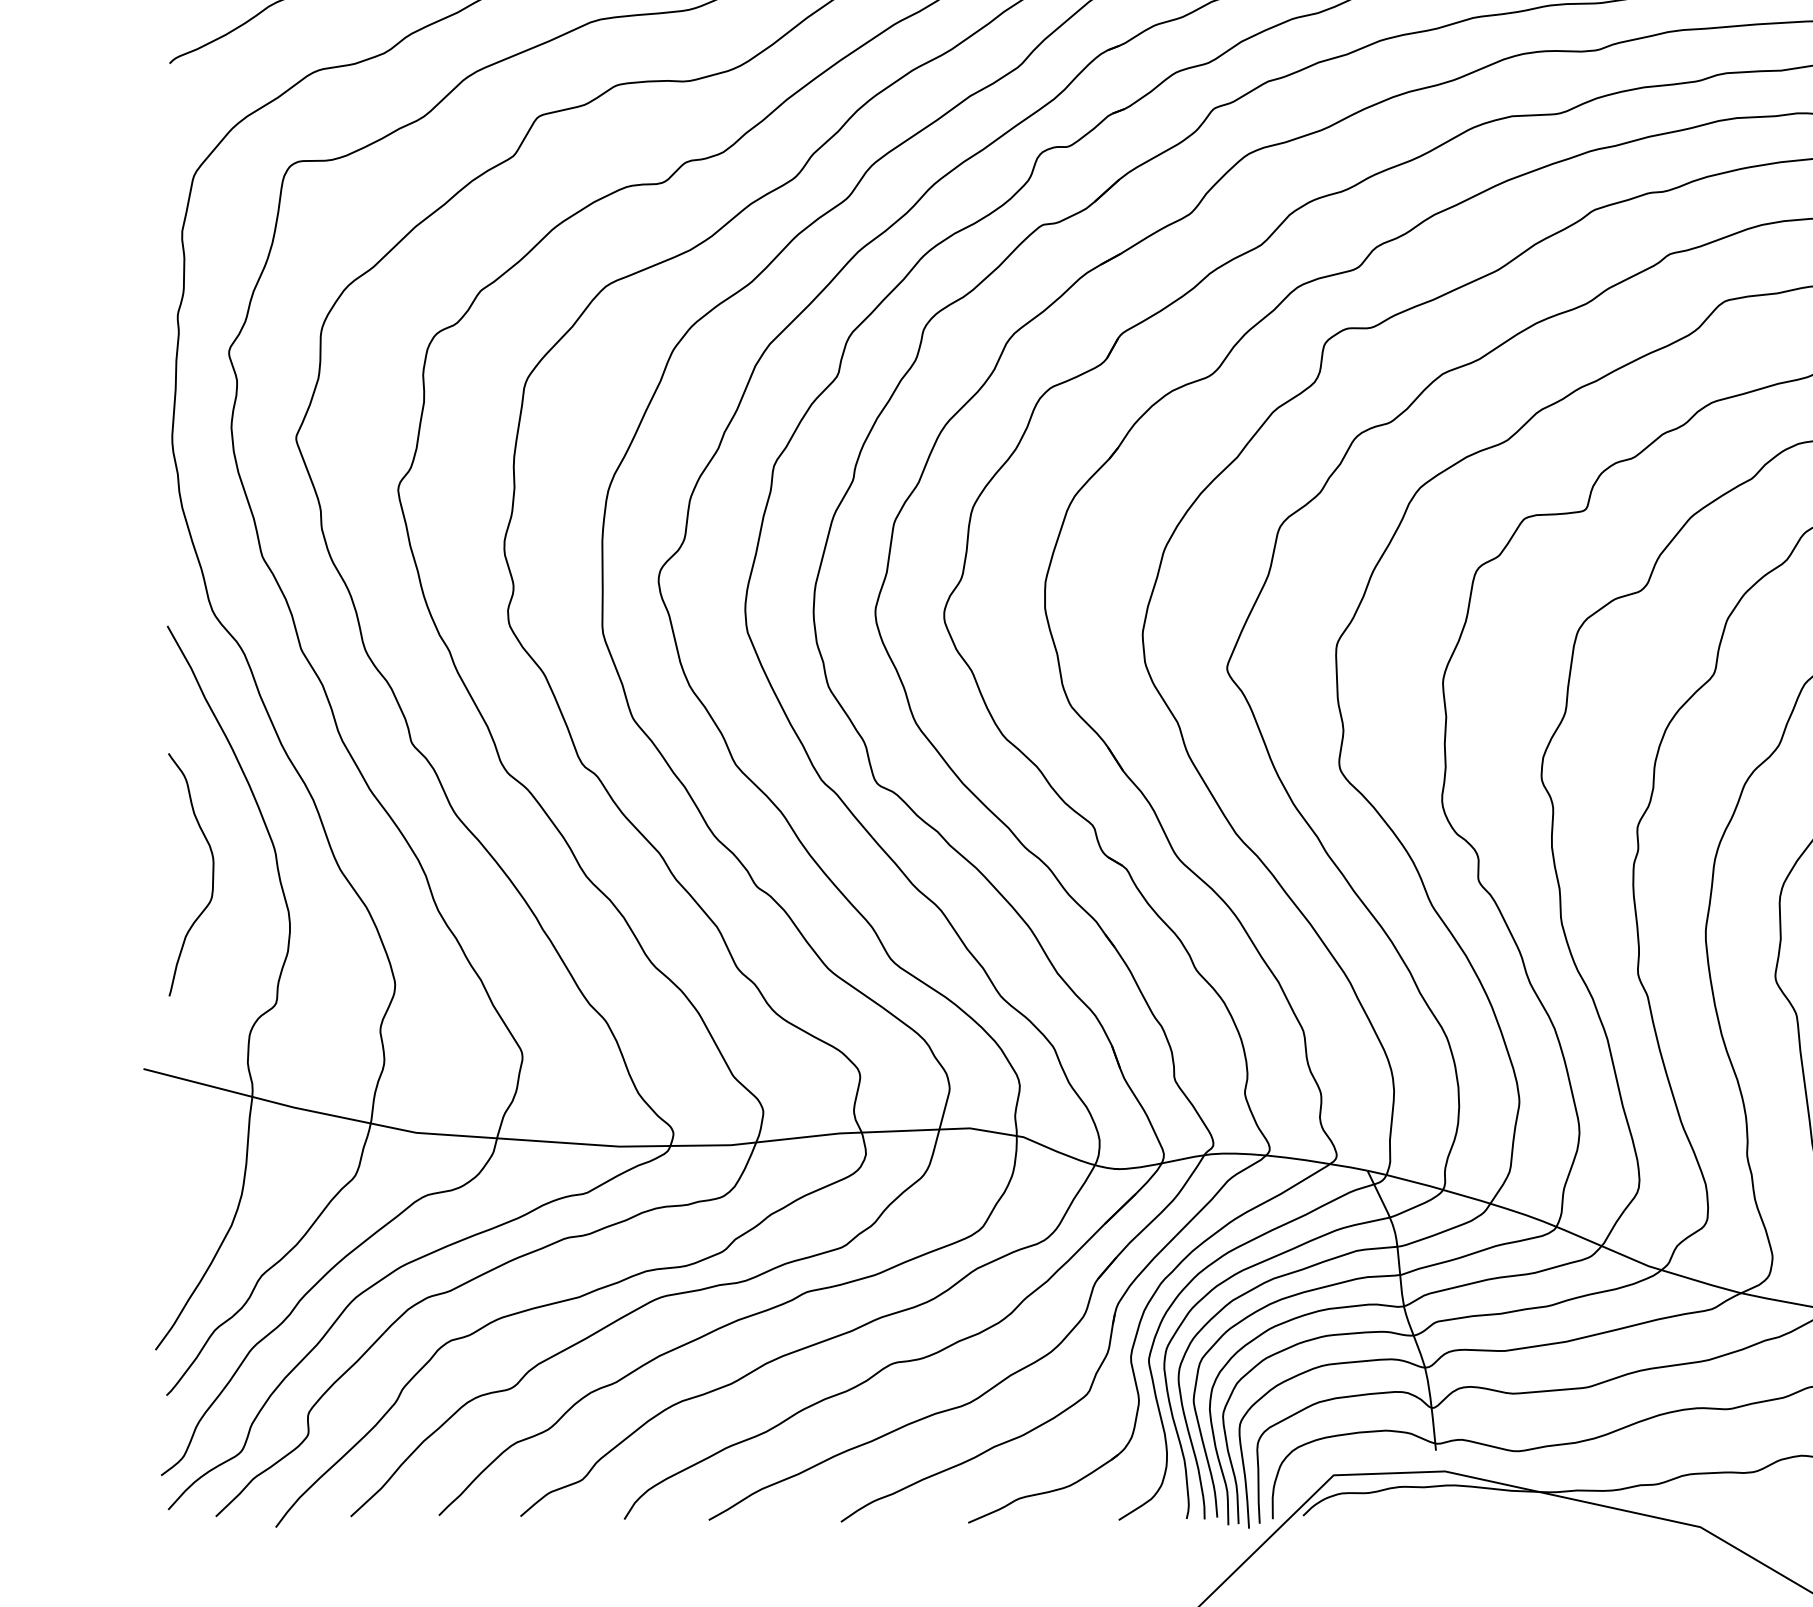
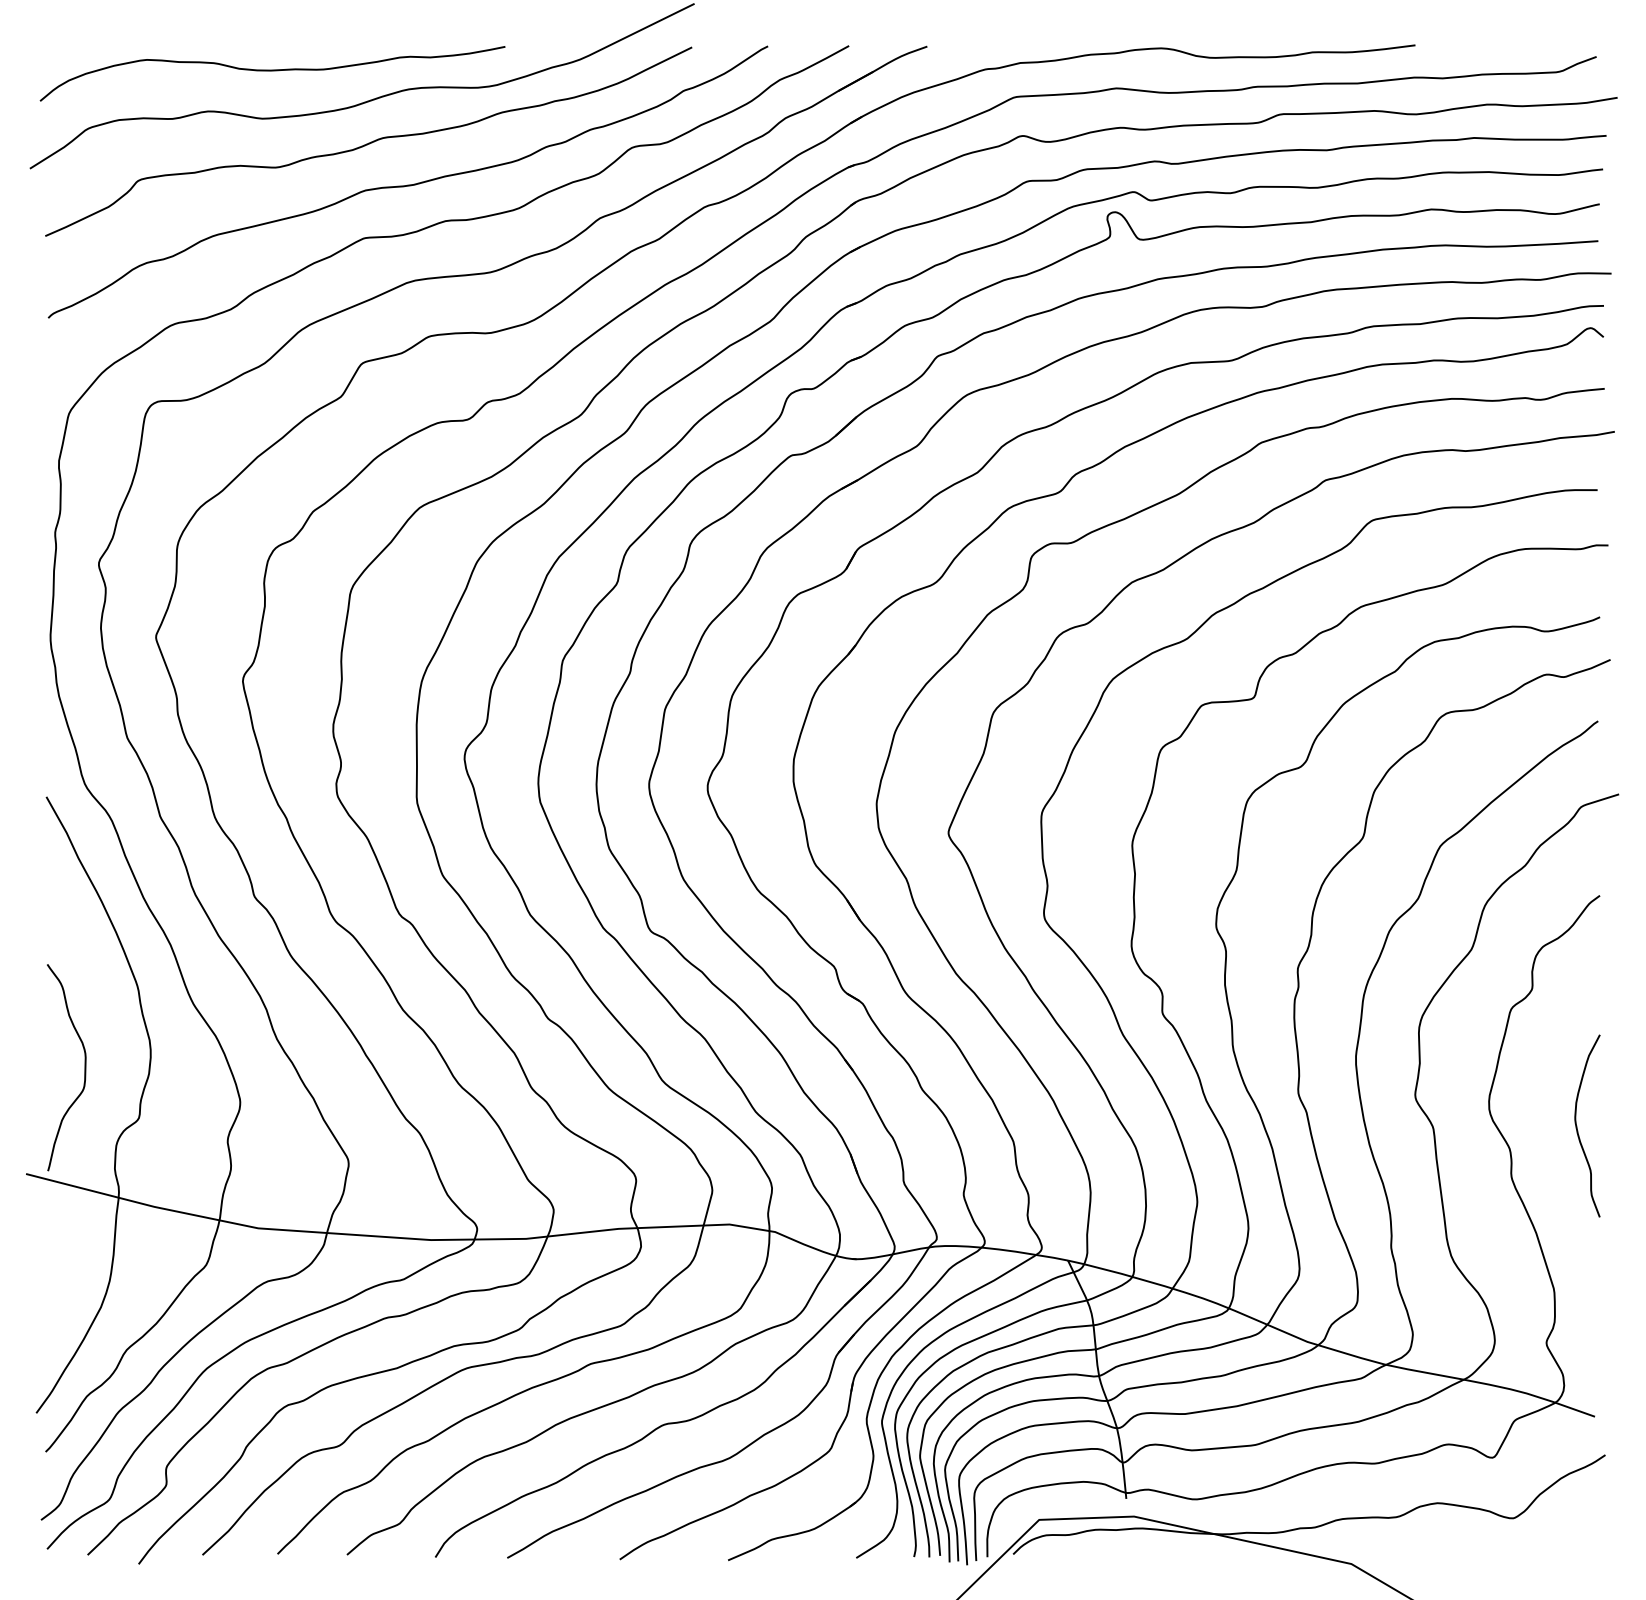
curve: (212, 874) -> (84, 1067), moved

